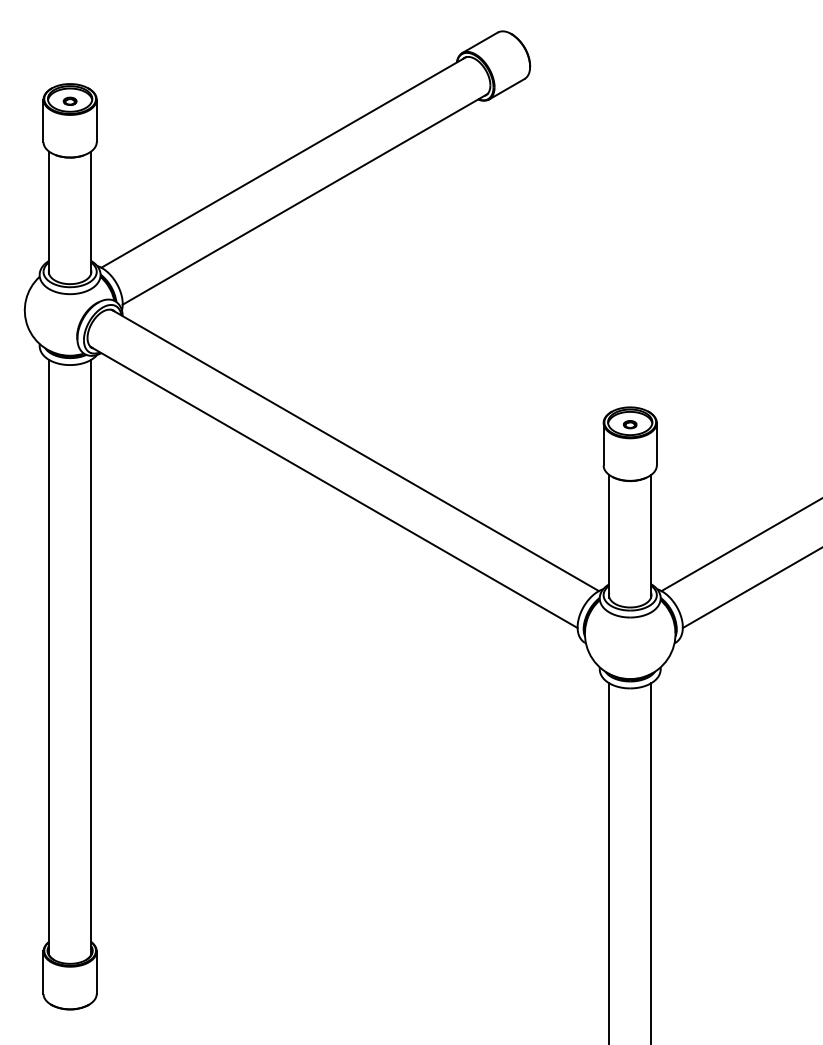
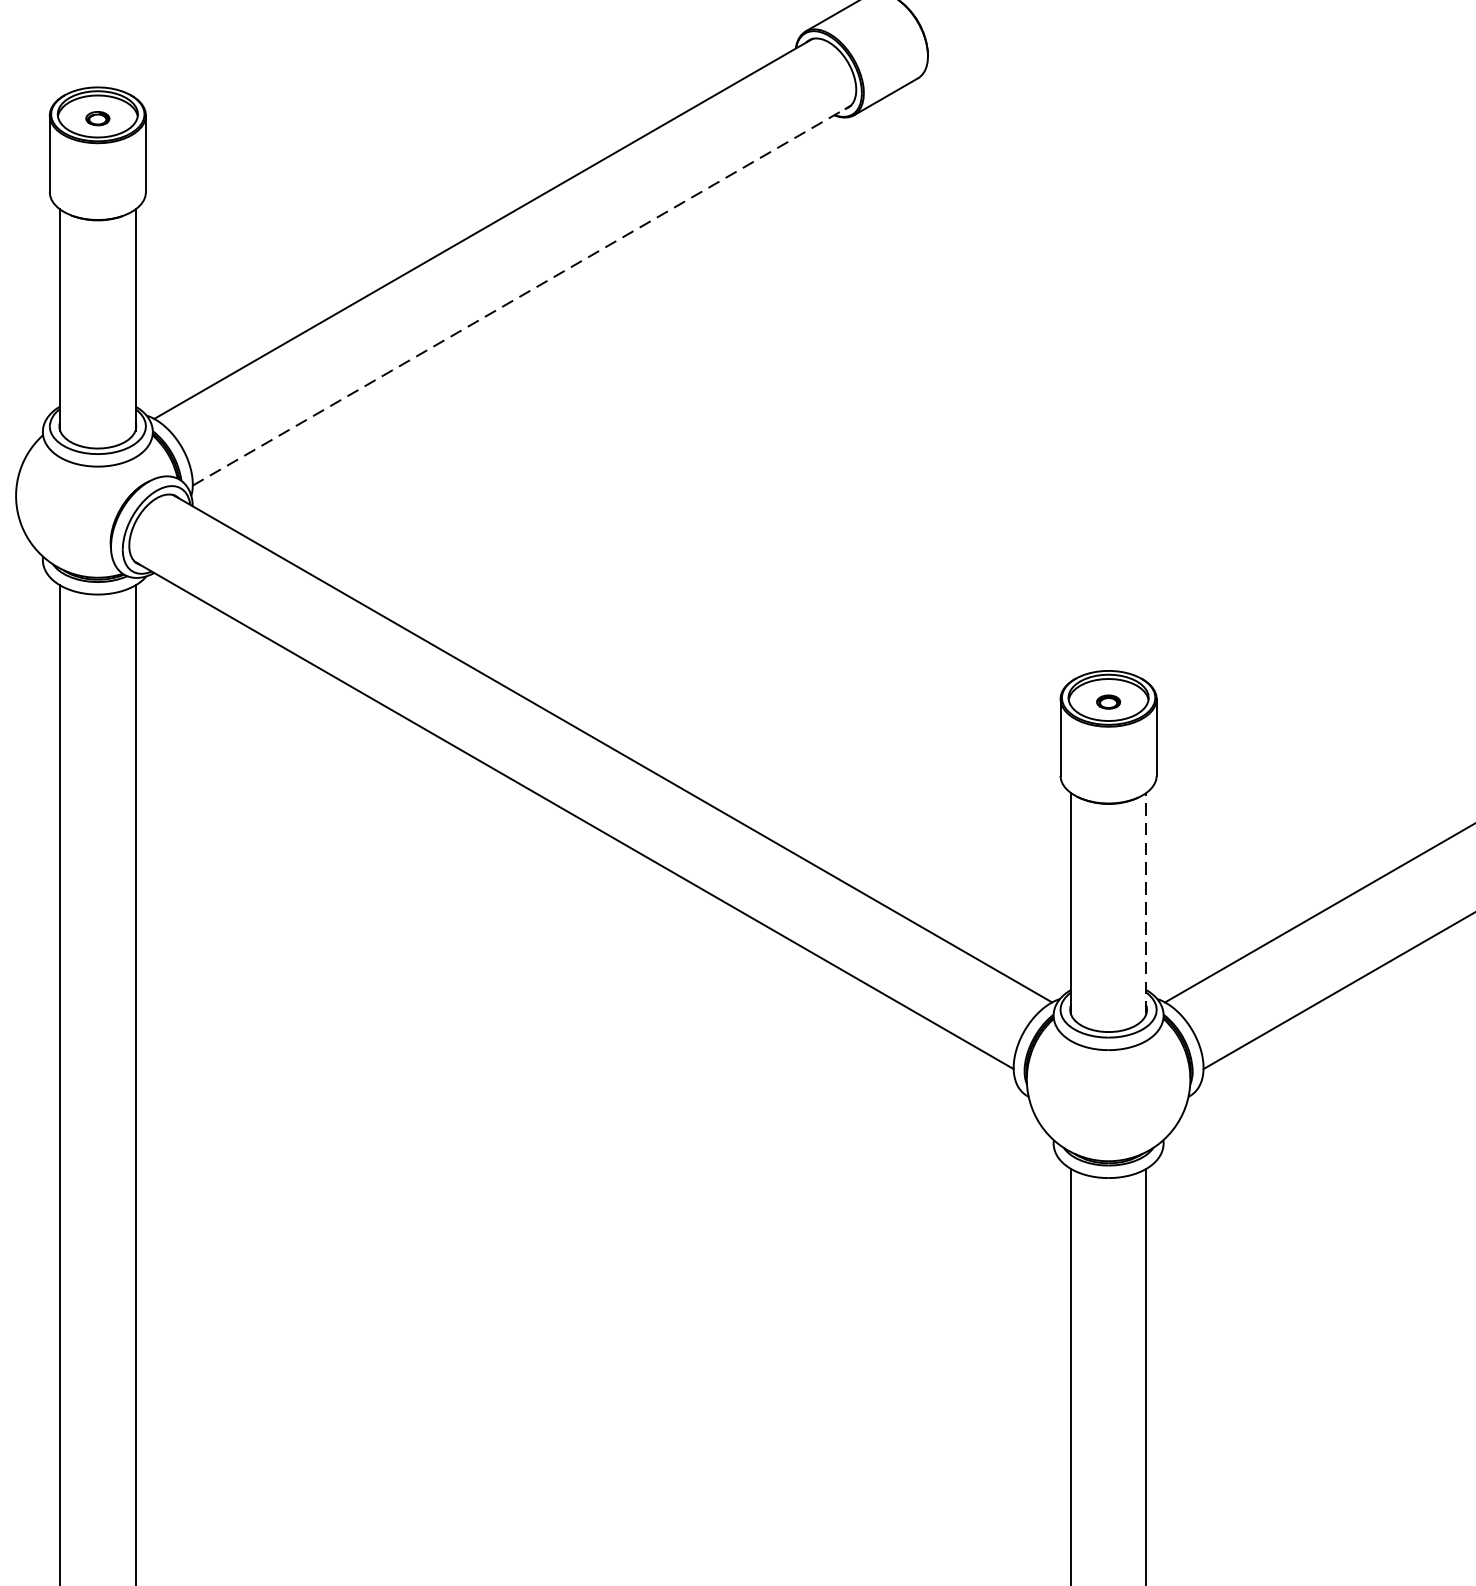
line: (305, 199) -> (522, 295), solid -> dashed
line: (651, 535) -> (1146, 902), solid -> dashed

